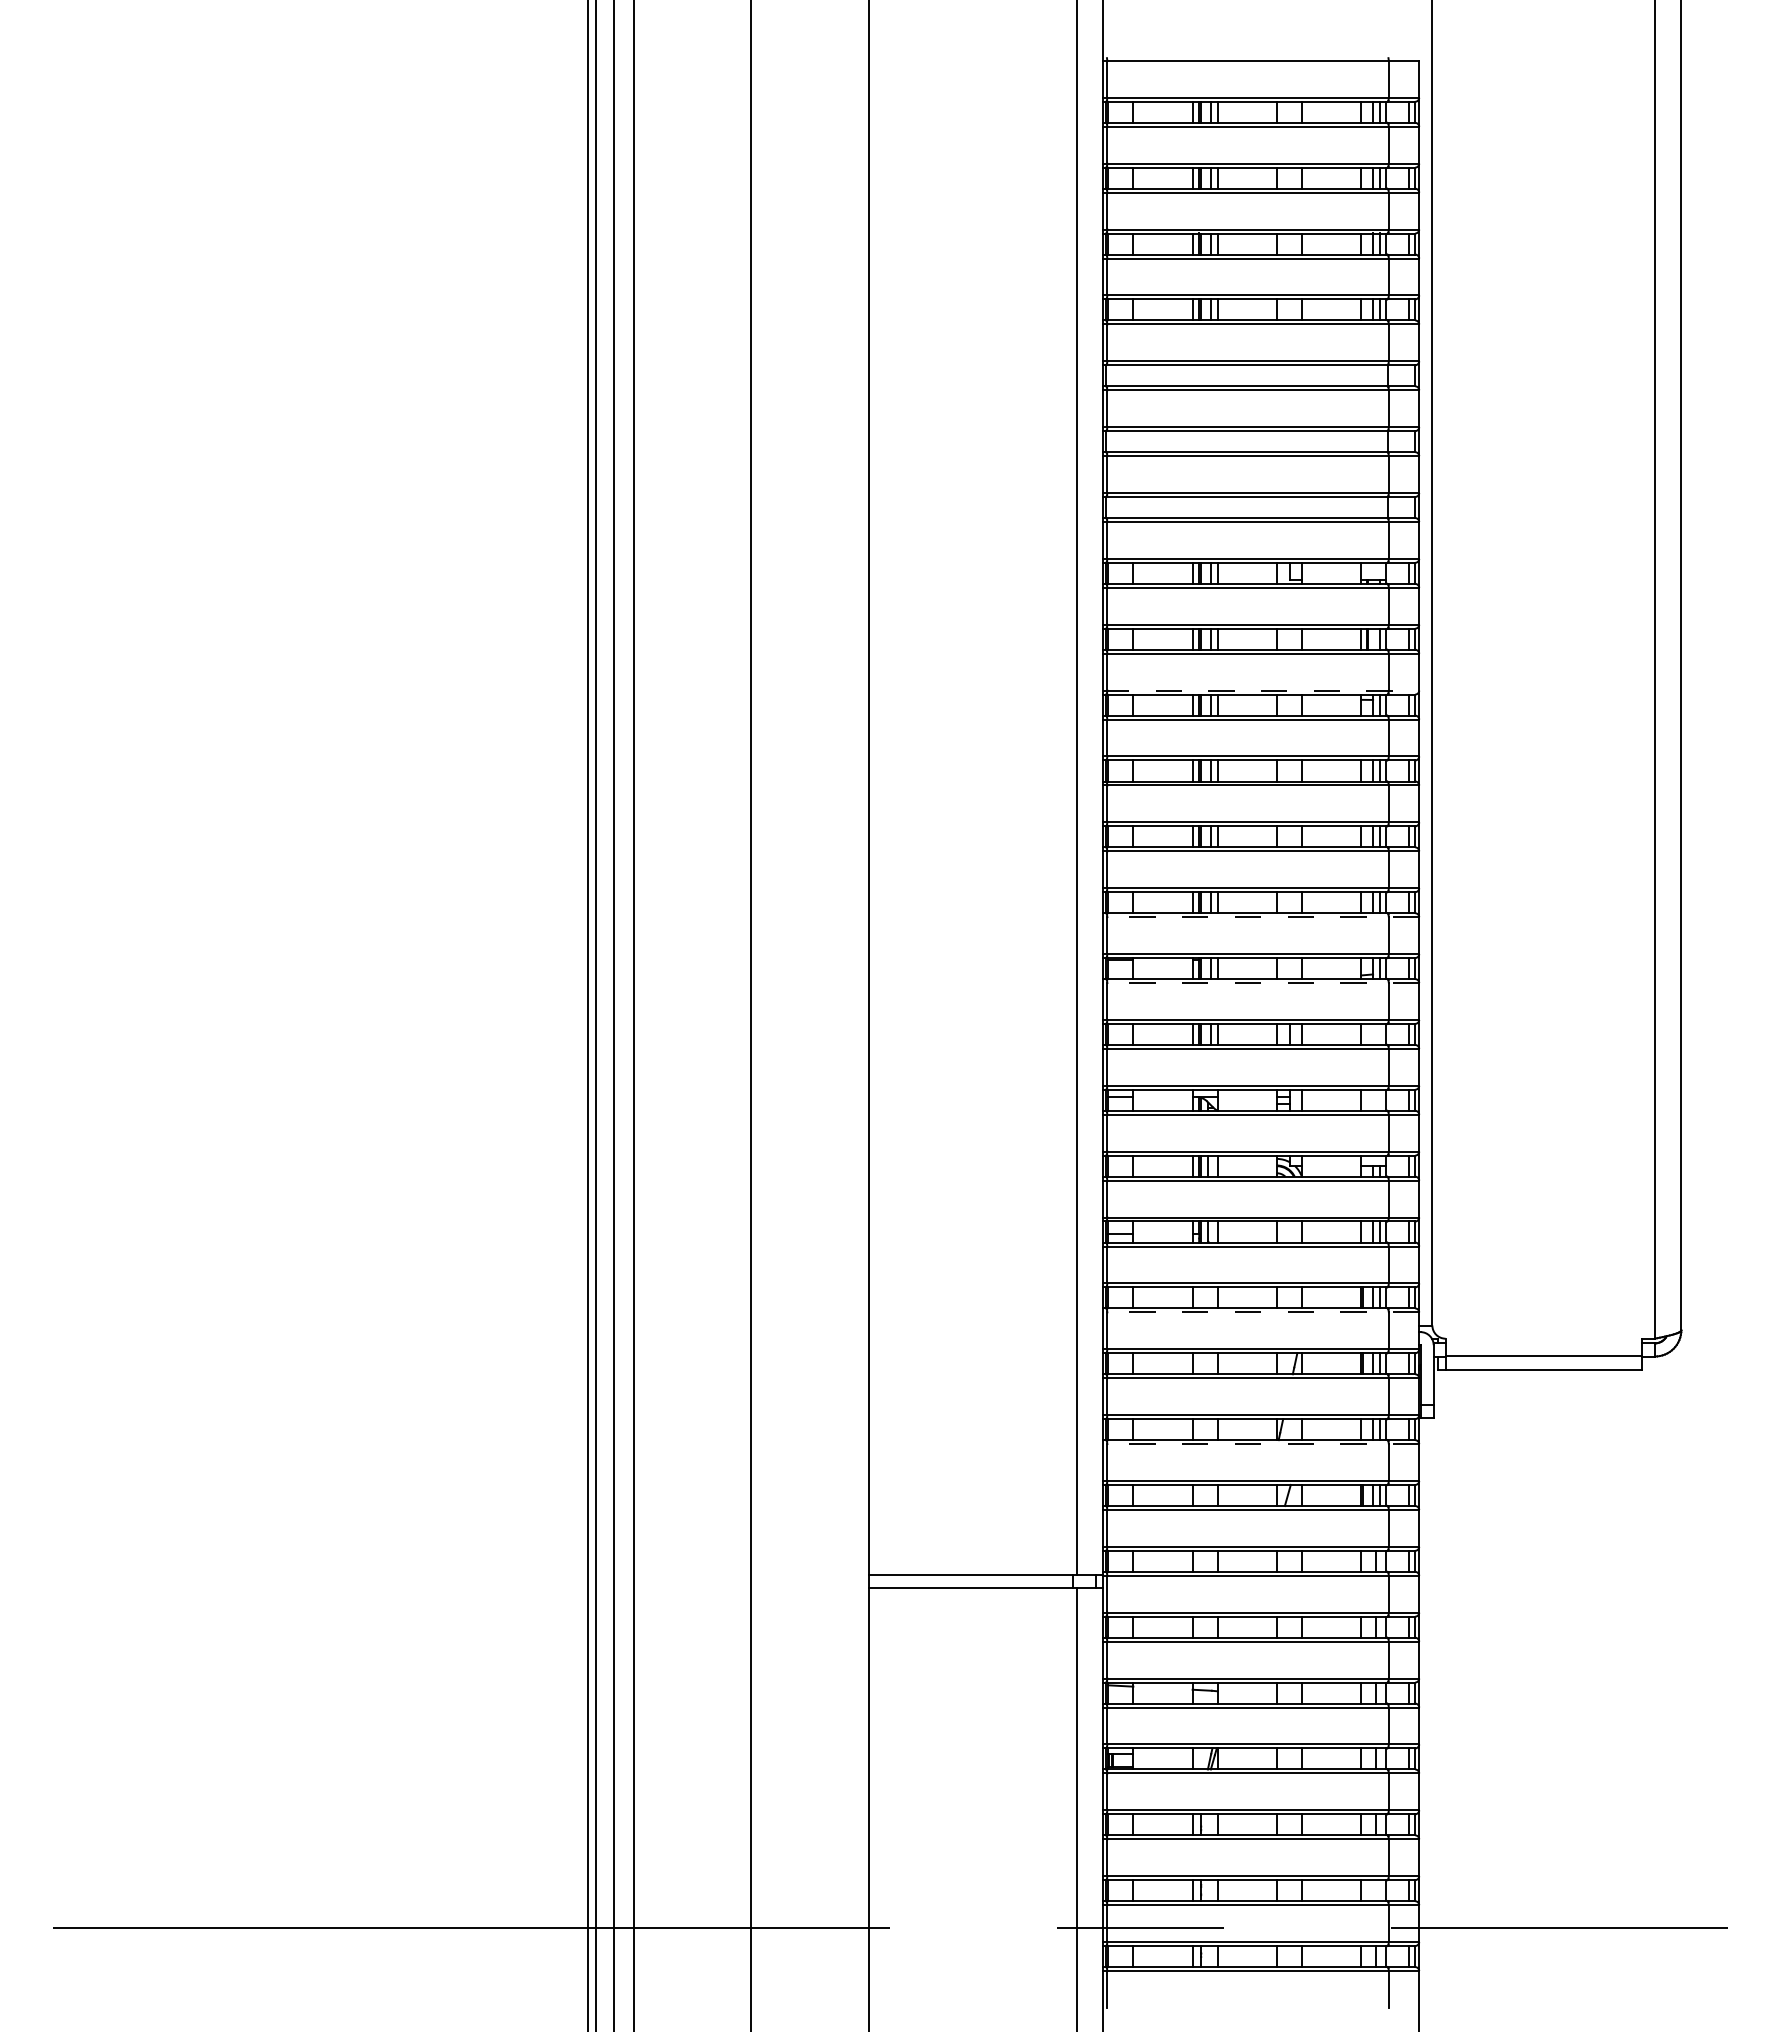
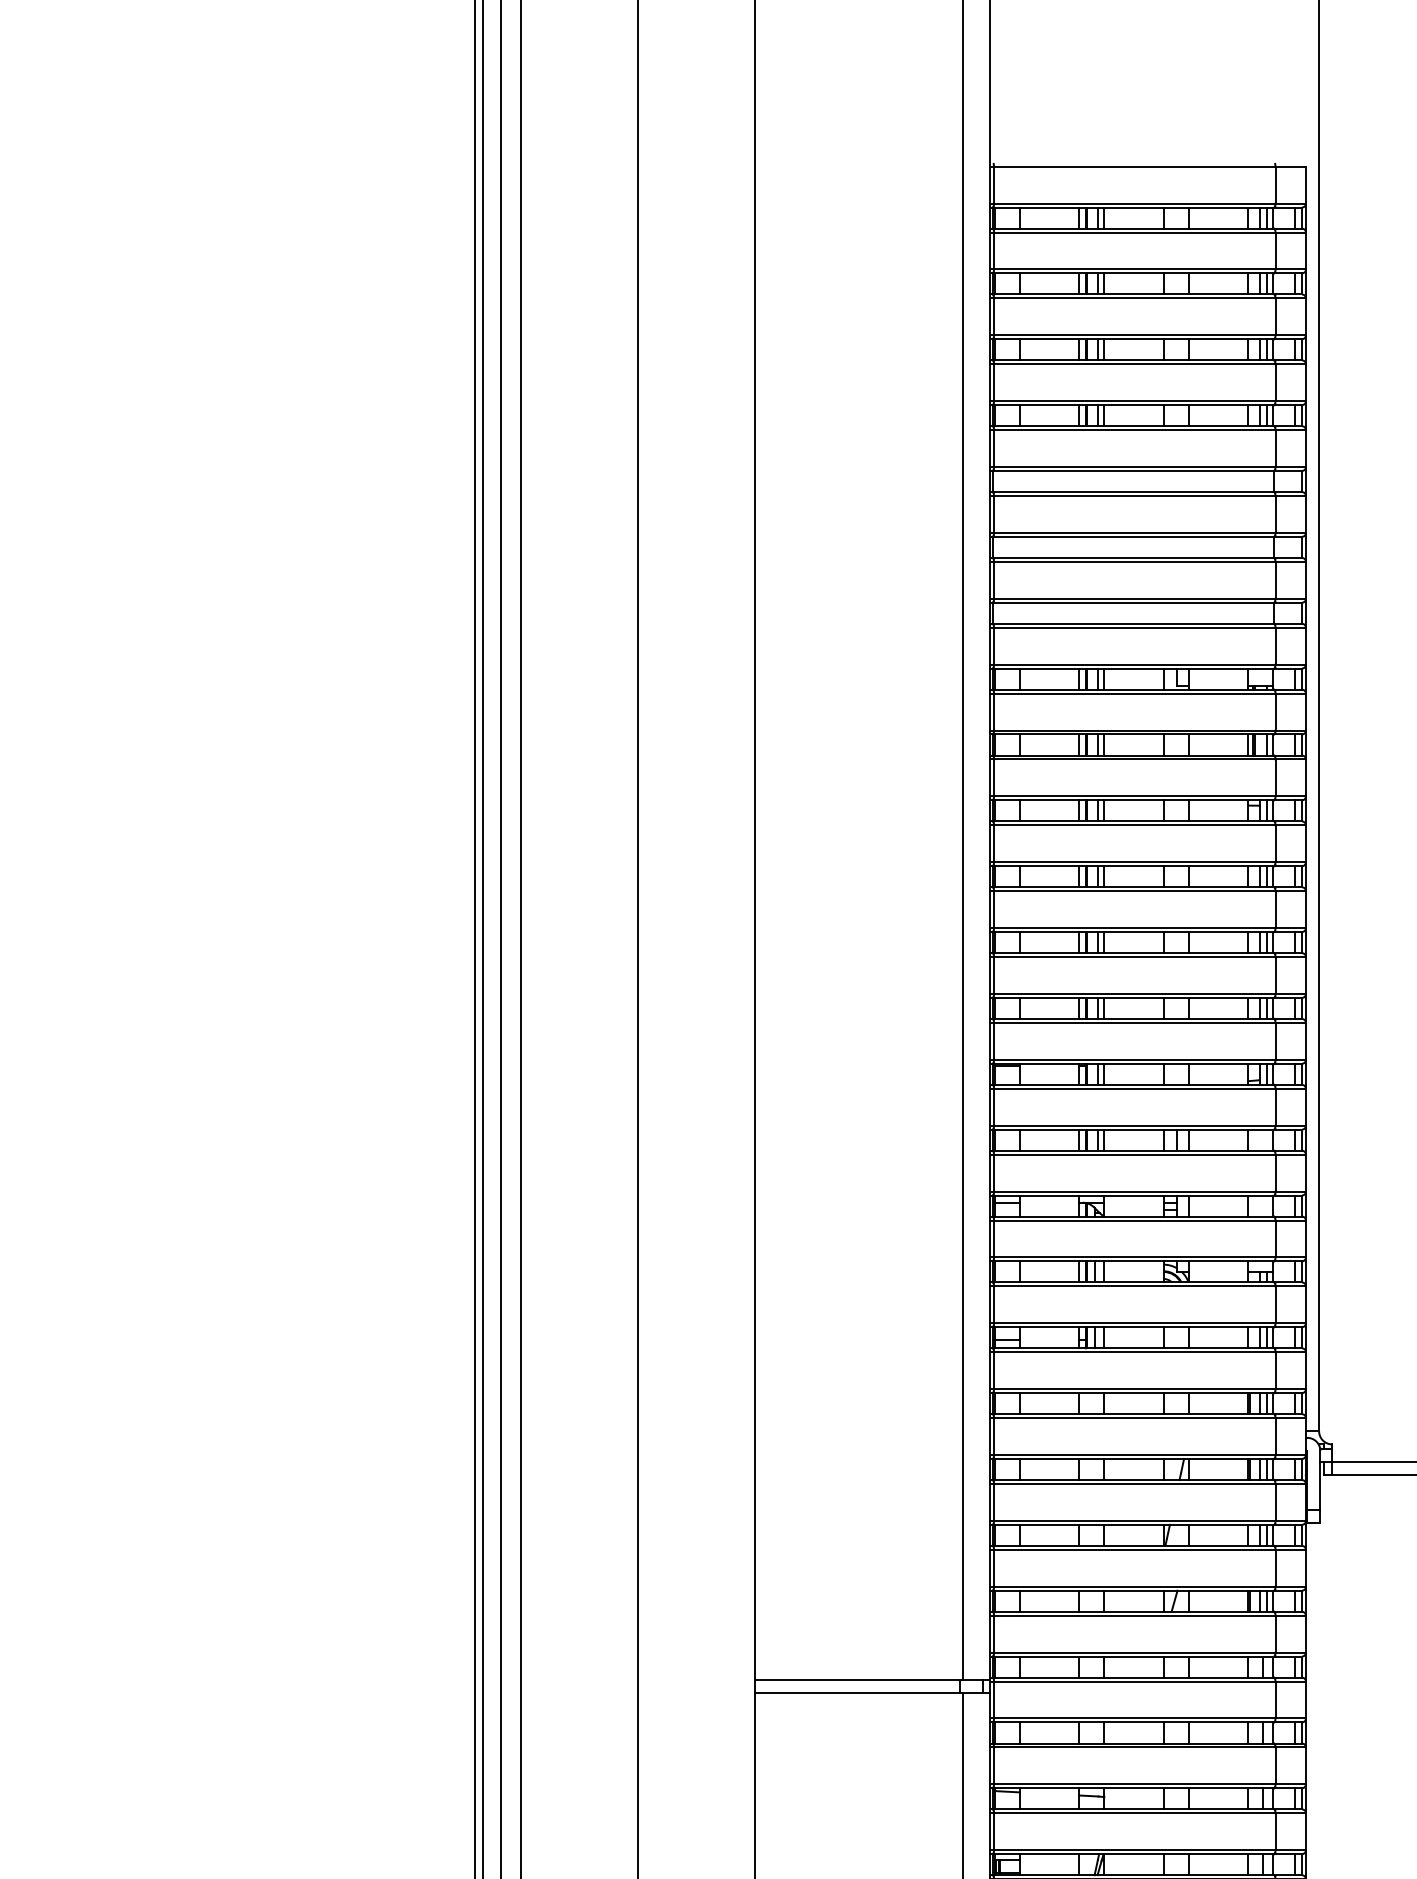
line: (1261, 690) -> (1148, 796), dashed -> solid
line: (1260, 917) -> (1147, 1023), dashed -> solid
line: (1260, 983) -> (1147, 1089), dashed -> solid
line: (1260, 1312) -> (1147, 1418), dashed -> solid
line: (1260, 1444) -> (1147, 1550), dashed -> solid

